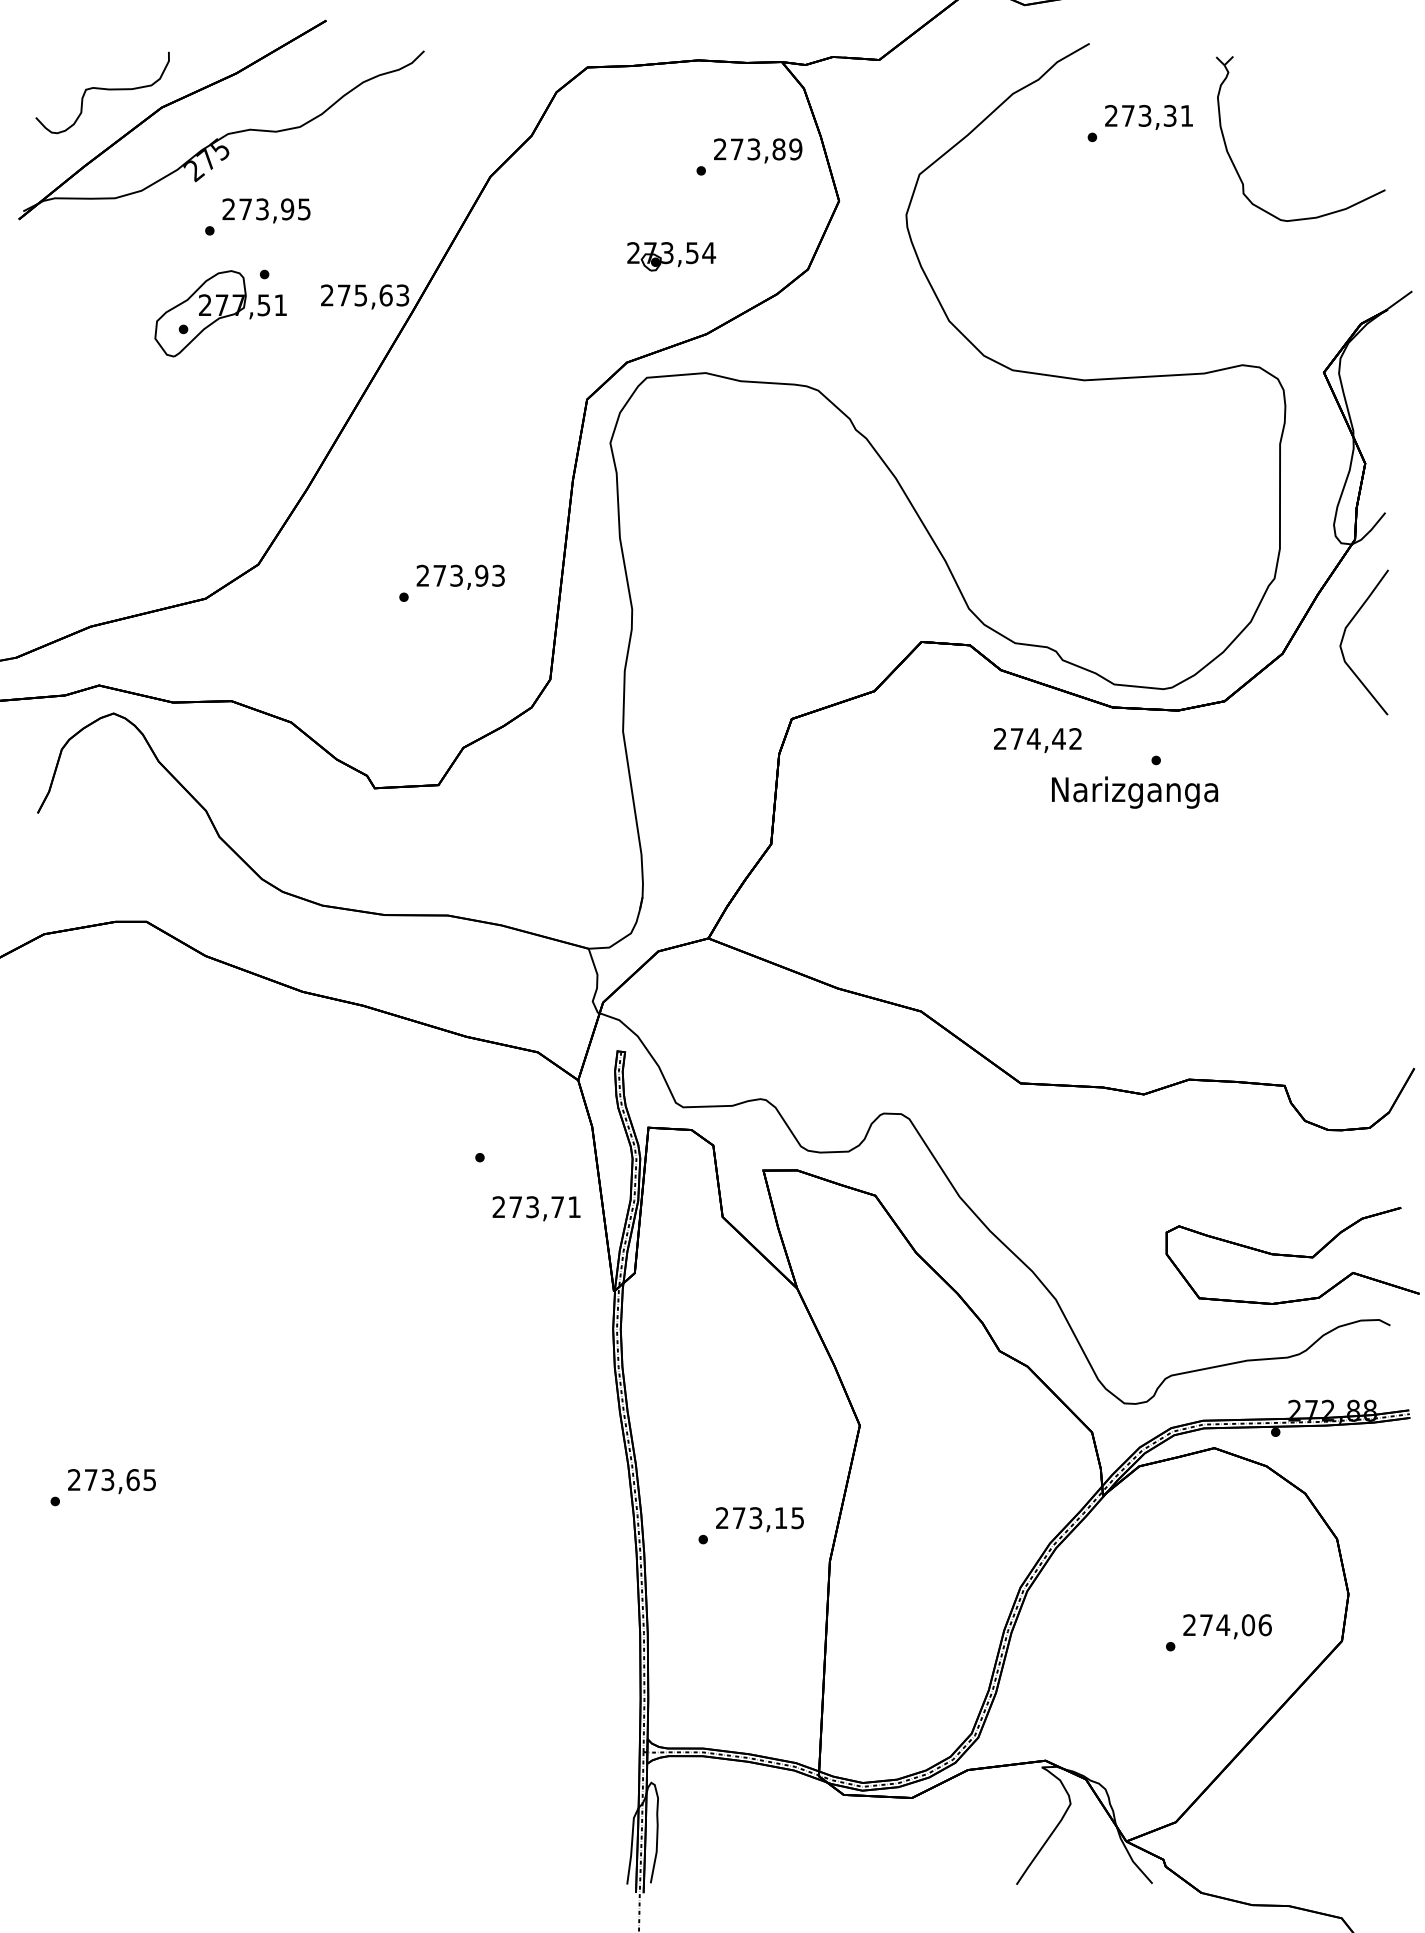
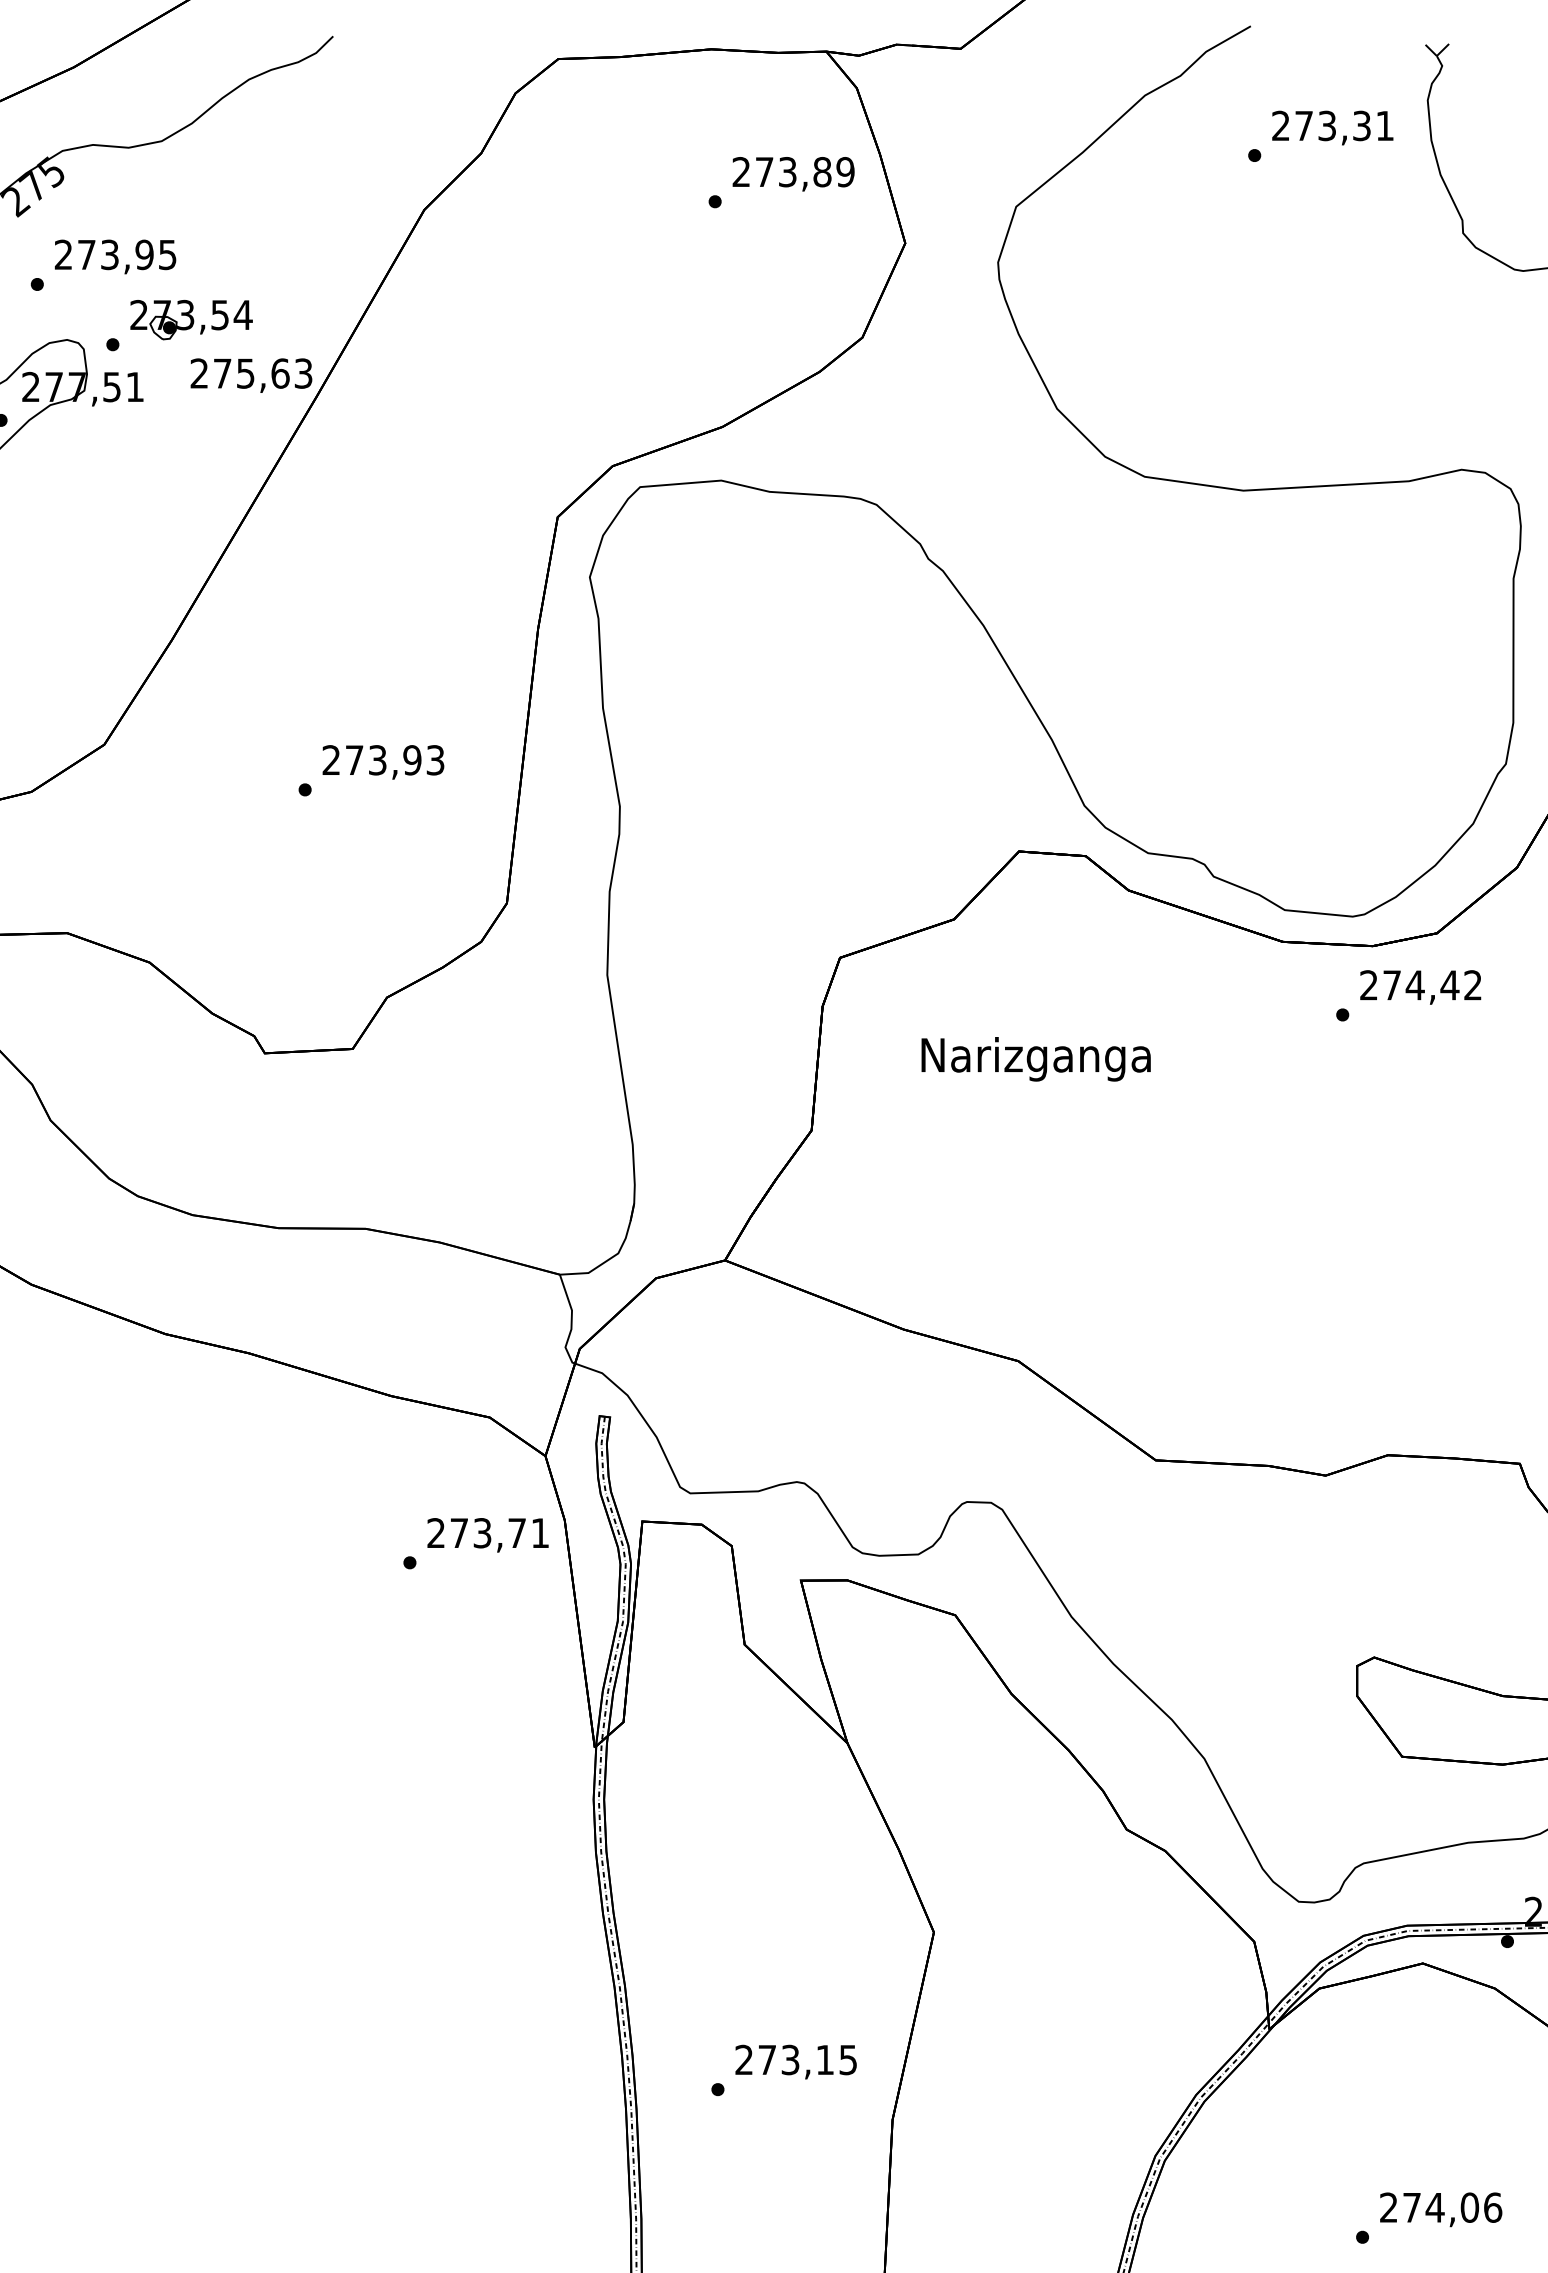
part: (671, 256) -> (191, 319), moved
text: (1037, 740) -> (1420, 987), moved
text: (1135, 792) -> (1036, 1059), moved
text: (536, 1208) -> (487, 1534), moved

